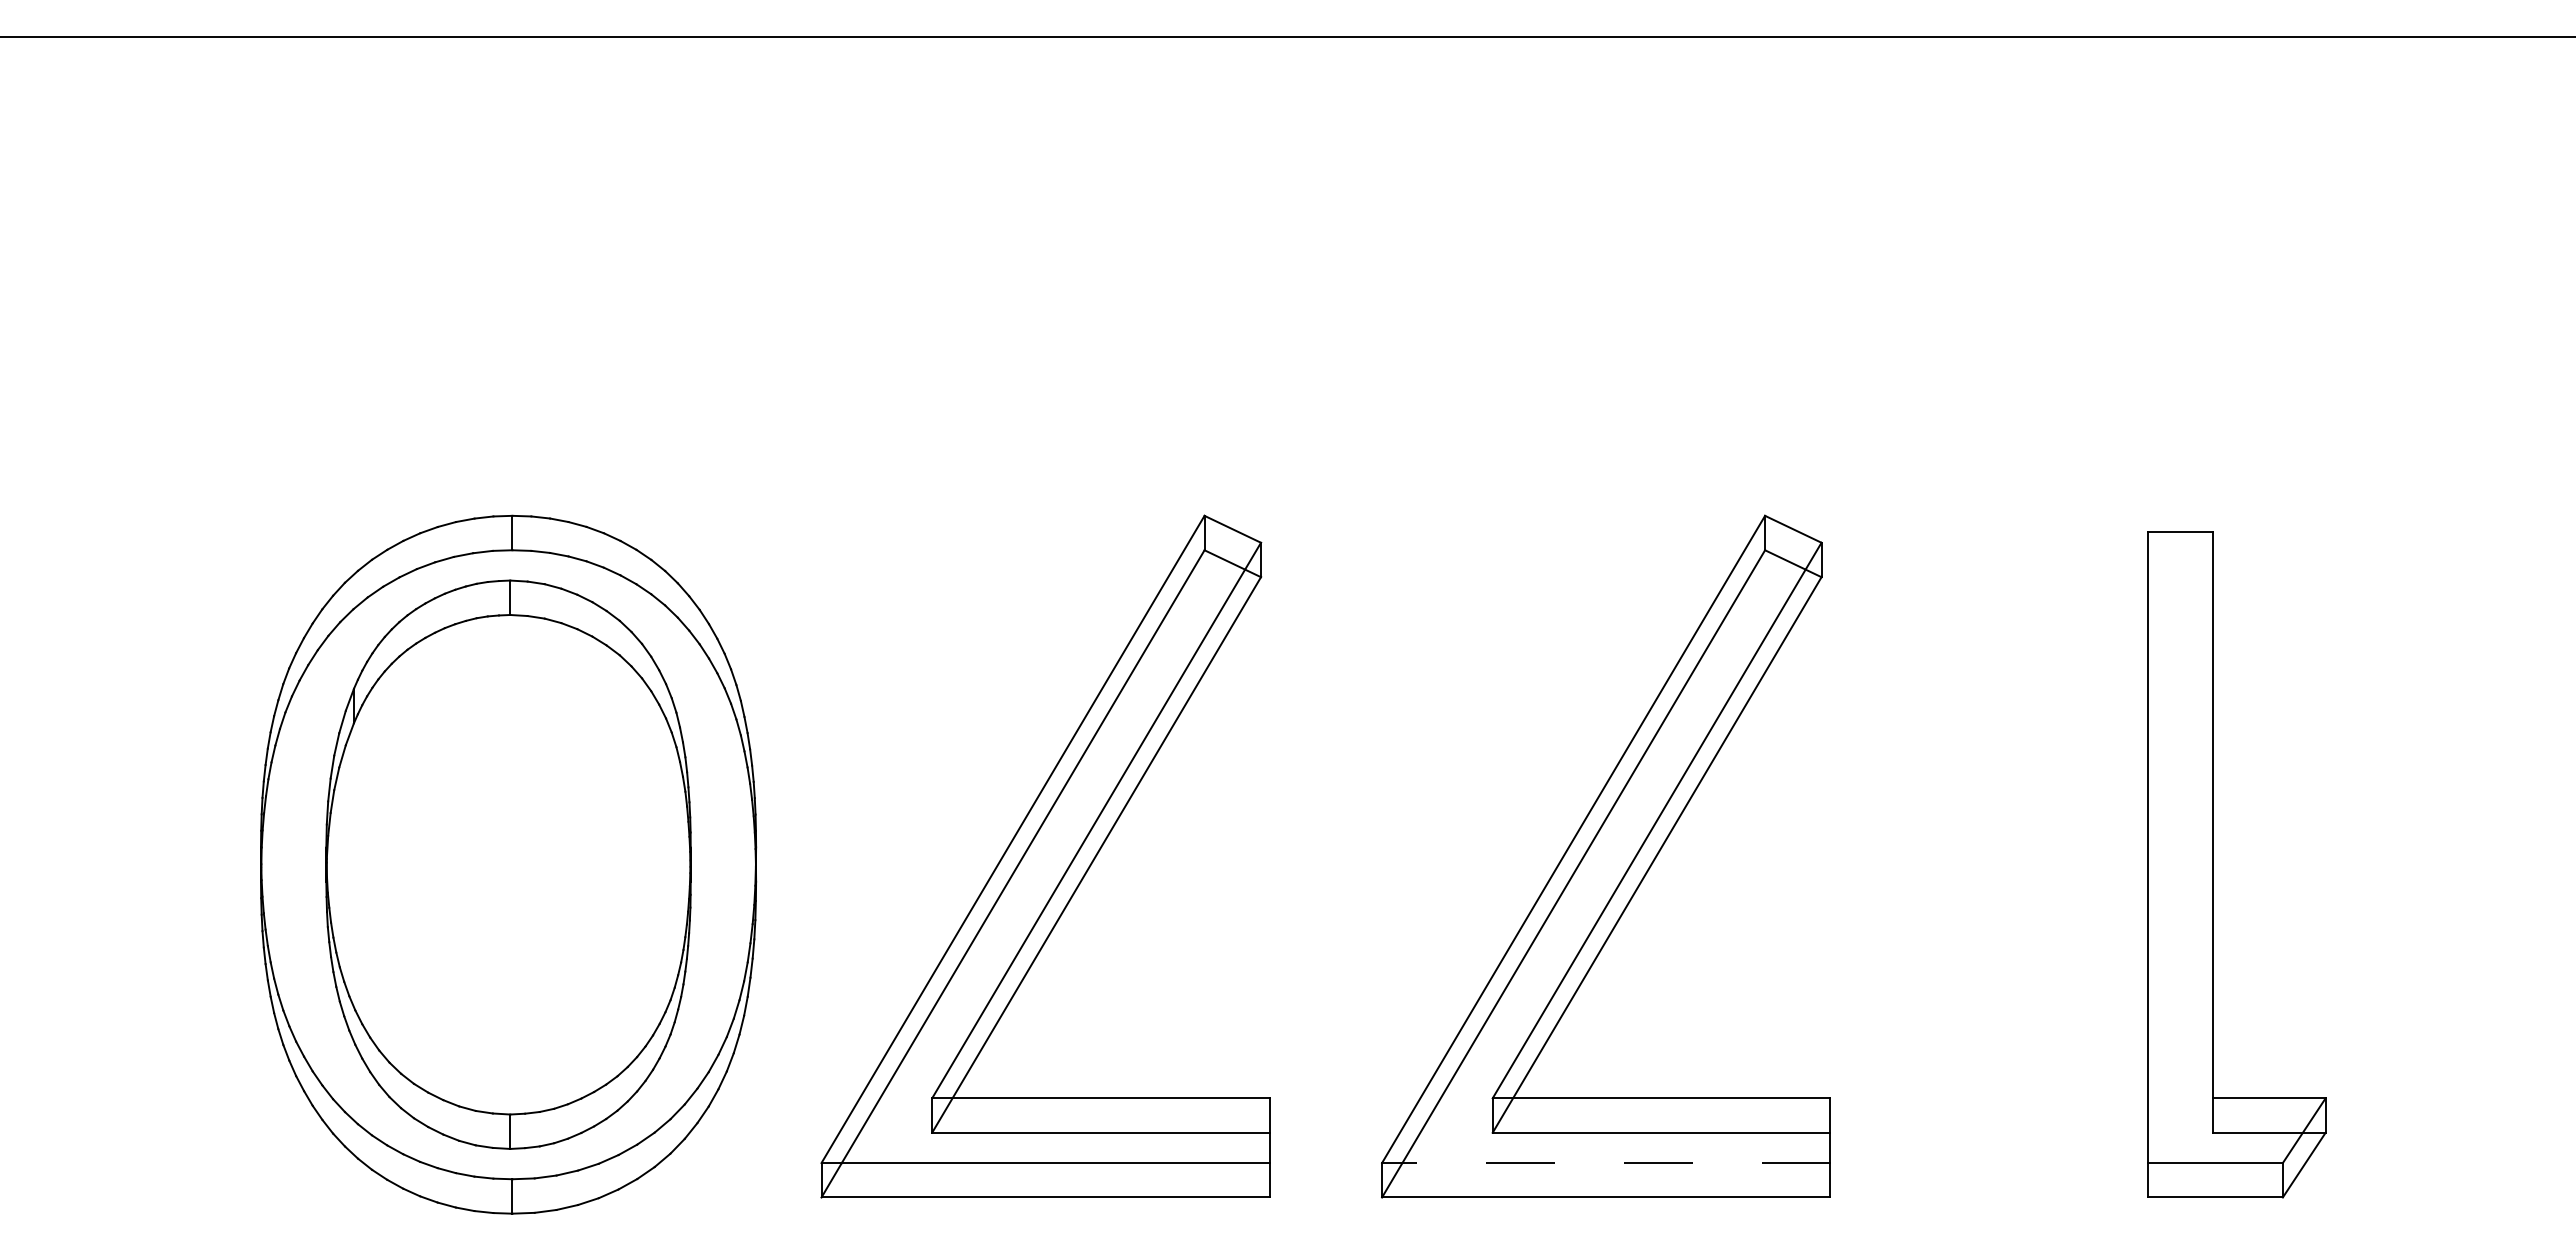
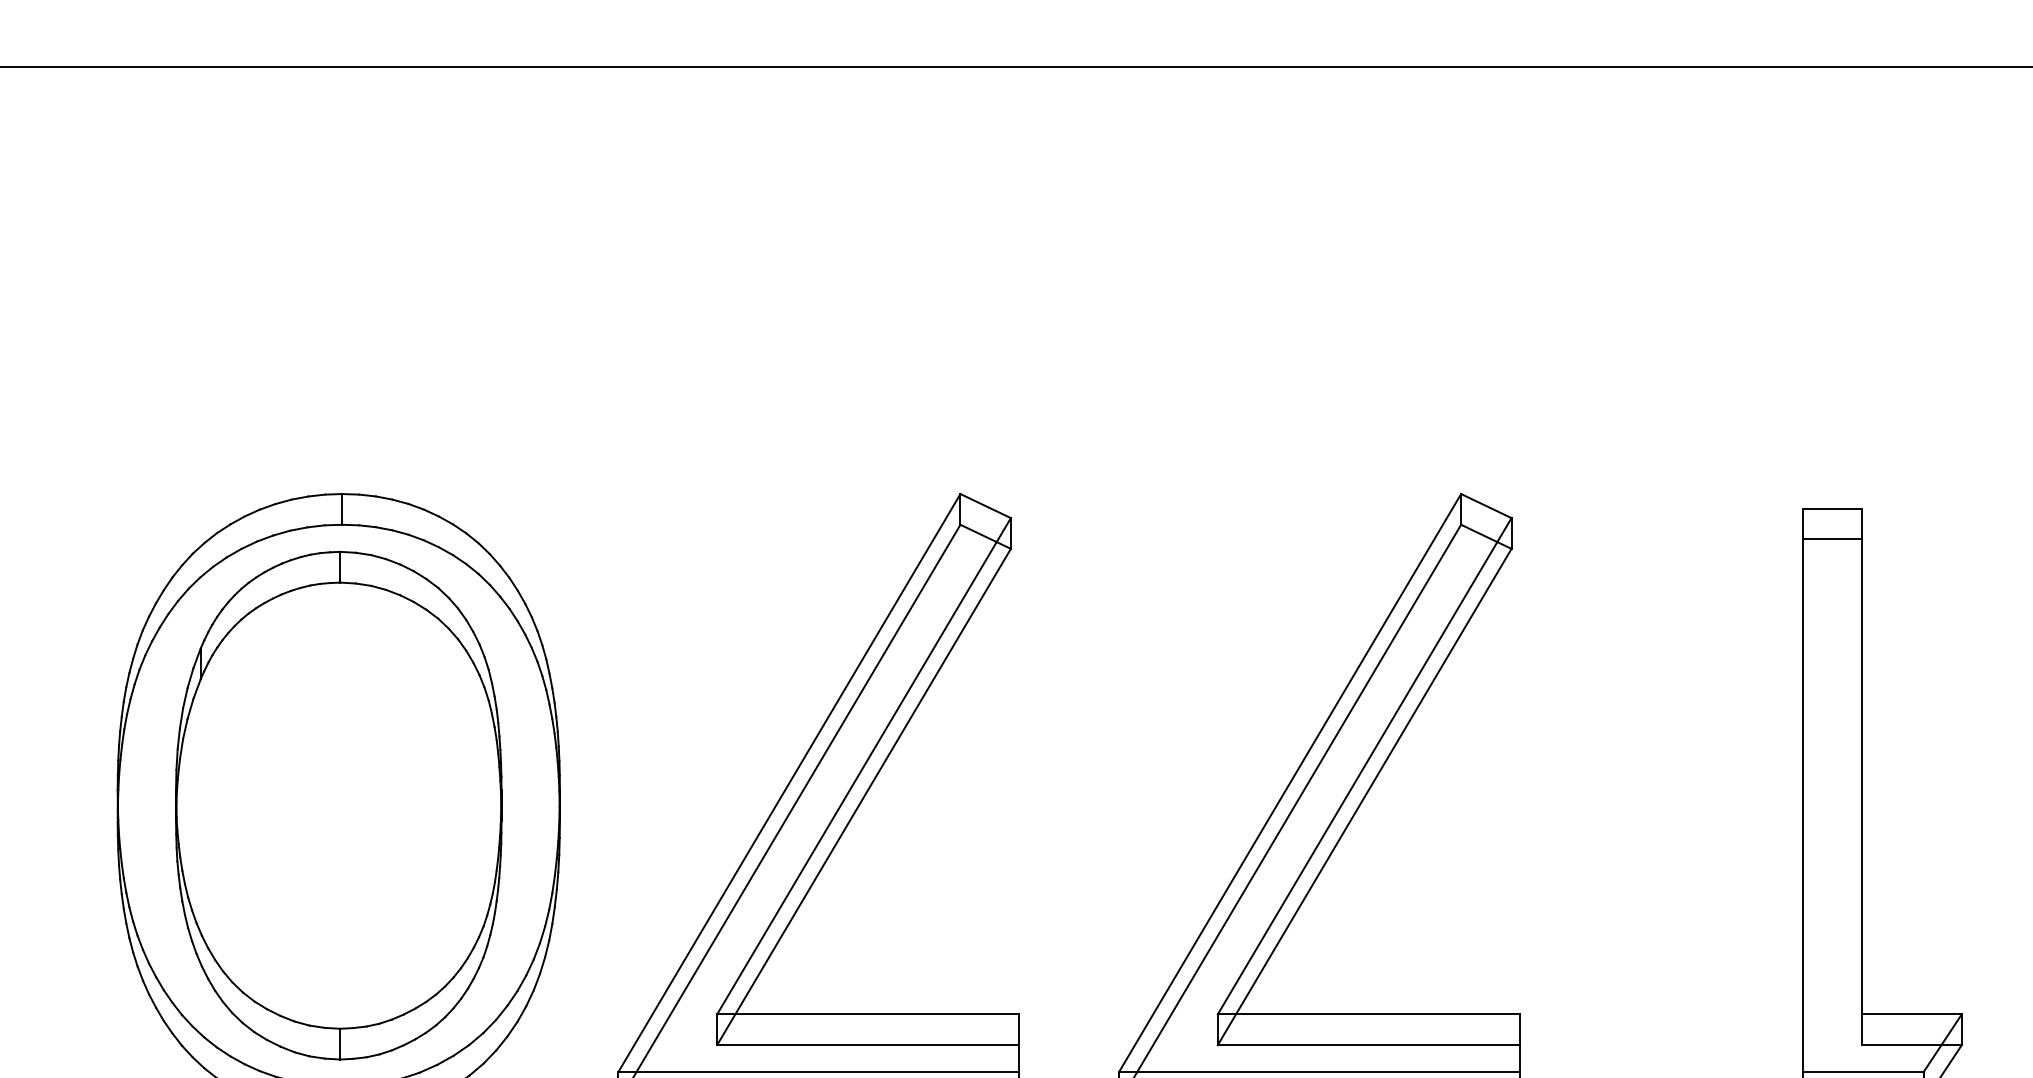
line: (2180, 566) -> (1832, 539), added
line: (1605, 1163) -> (1318, 1072), dashed -> solid

